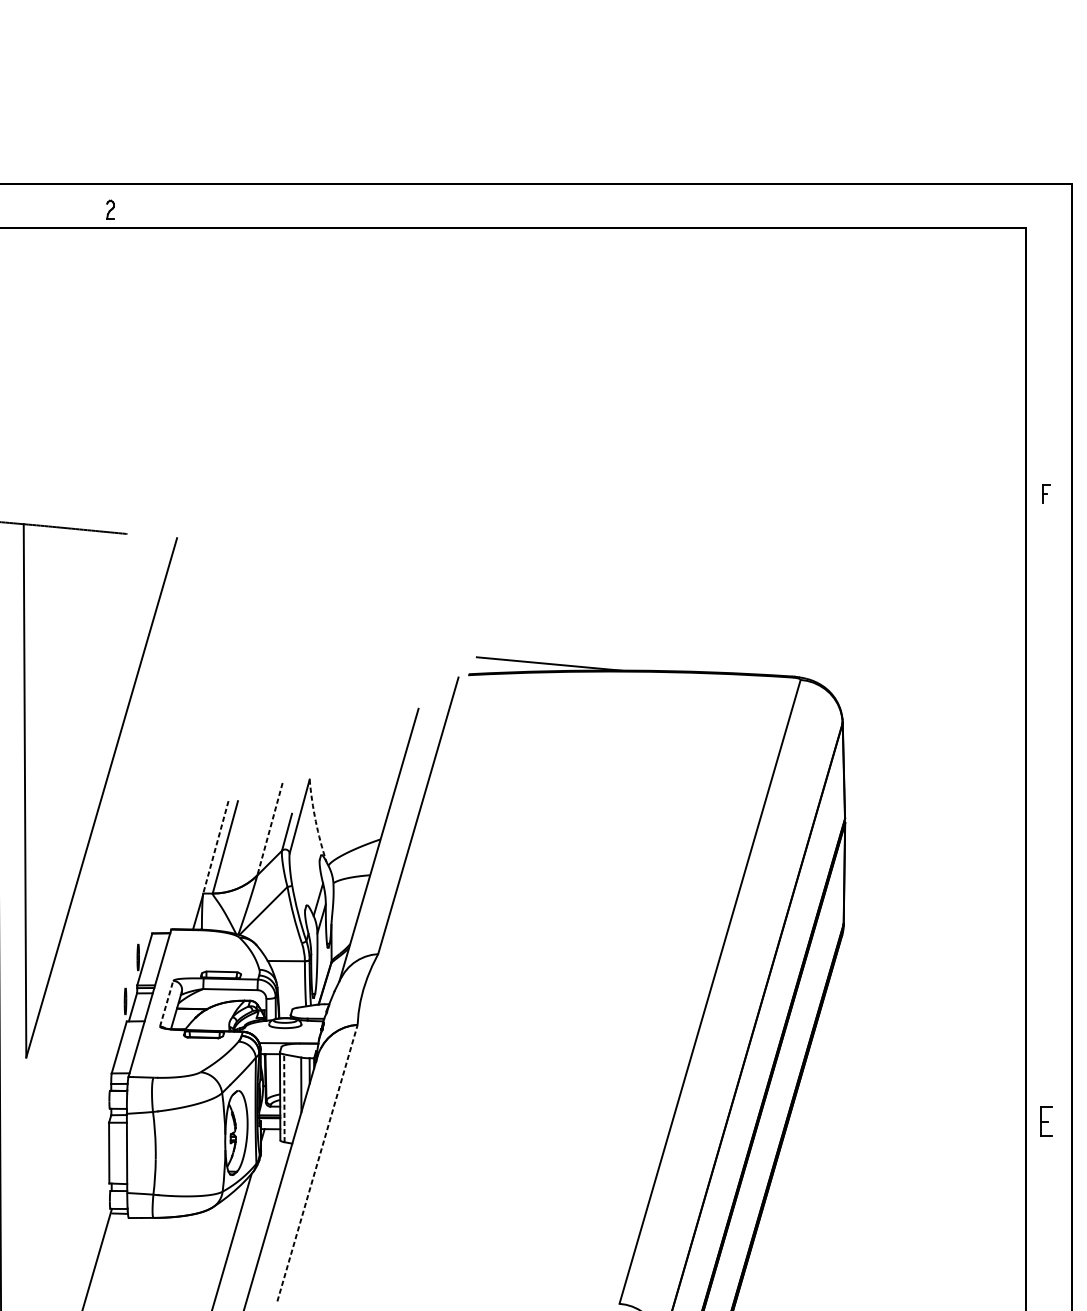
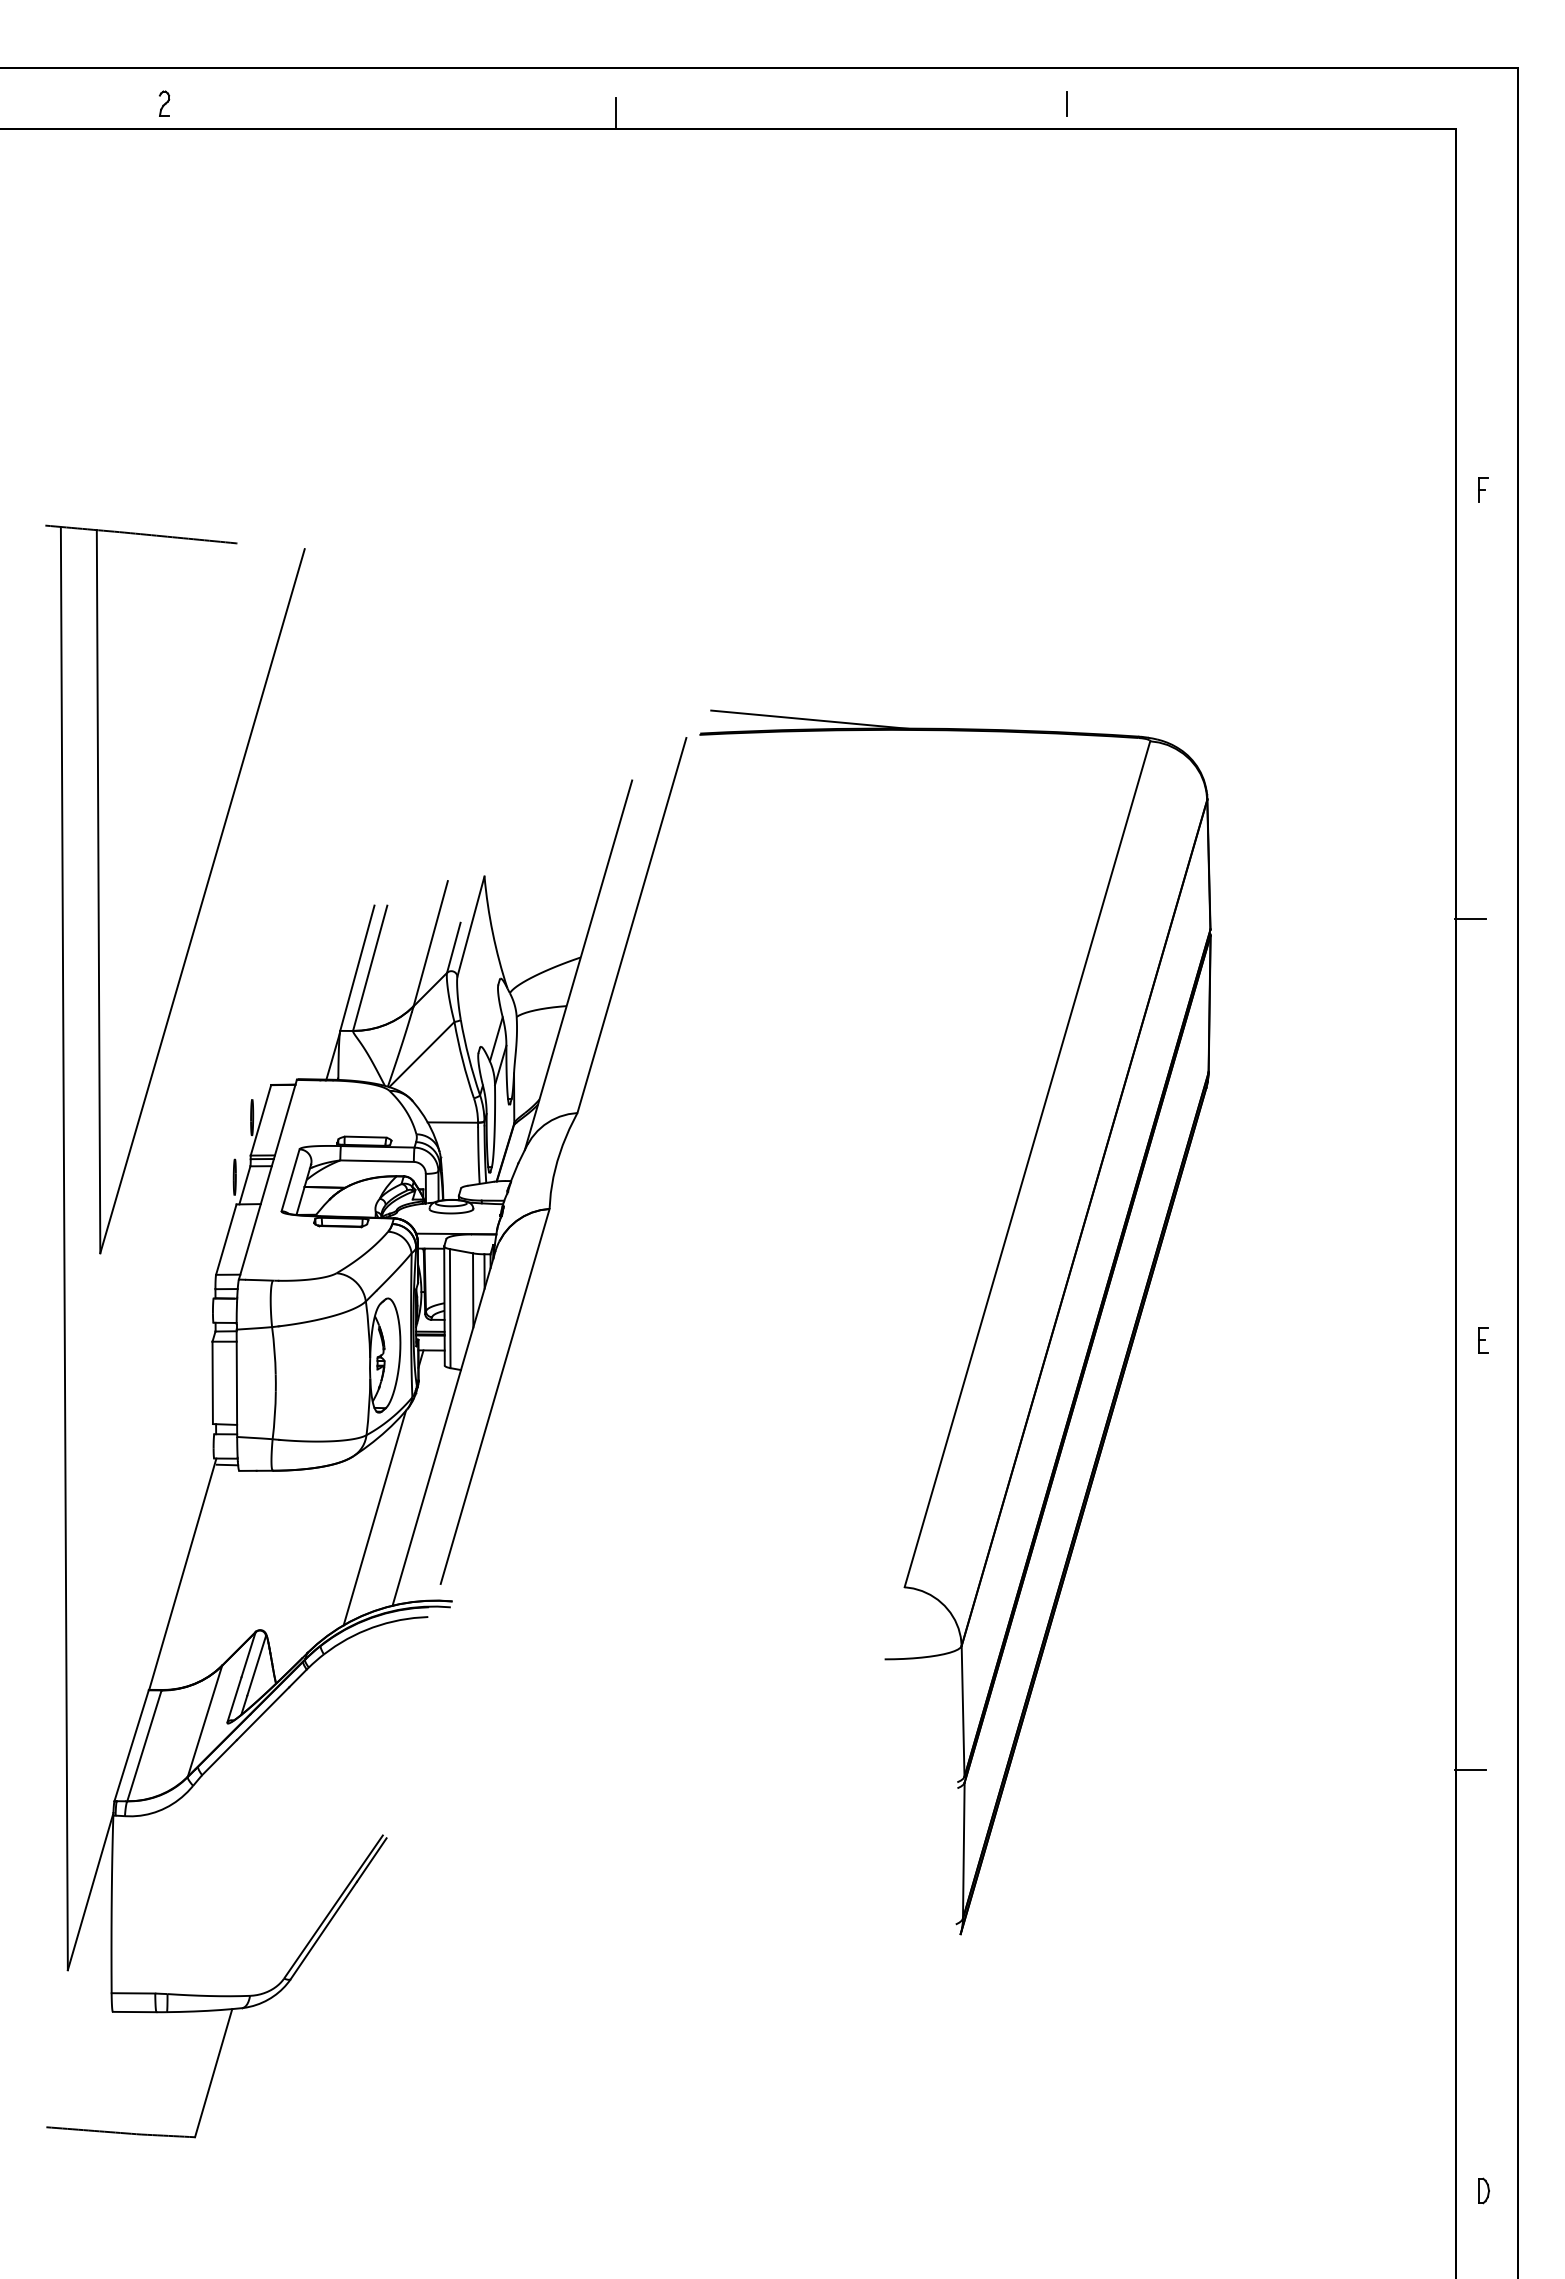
part: (110, 209) -> (164, 103), moved
line: (738, 209) -> (1066, 103), added
line: (406, 216) -> (615, 113), added
line: (1036, 810) -> (1470, 918), added
arc: (315, 821) -> (492, 933), dashed -> solid
line: (269, 829) -> (430, 943), dashed -> solid
line: (215, 847) -> (357, 968), dashed -> solid
line: (166, 1003) -> (290, 1179), dashed -> solid
line: (284, 1098) -> (450, 1308), dashed -> solid
part: (1046, 1121) -> (1483, 1340), size x0.62
line: (317, 1162) -> (495, 1395), dashed -> solid

